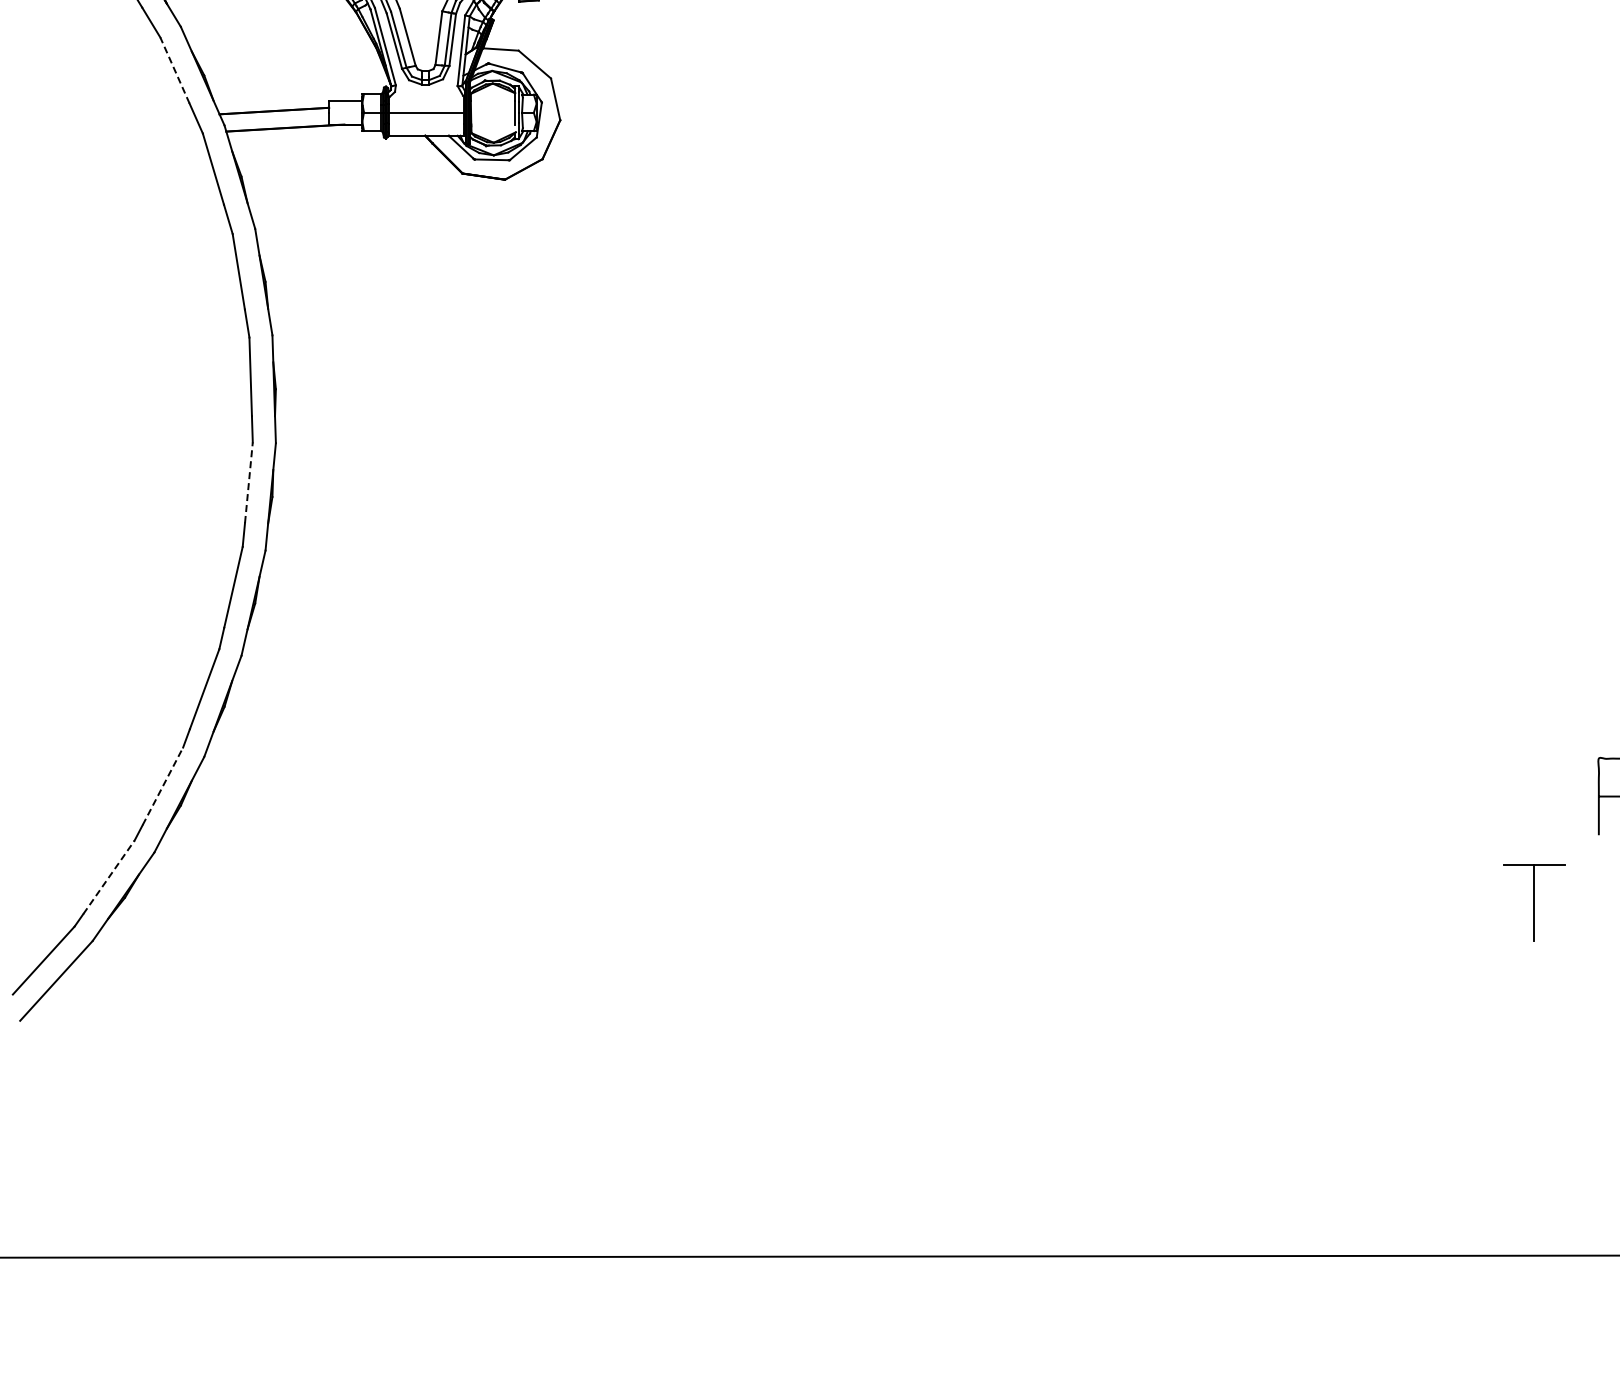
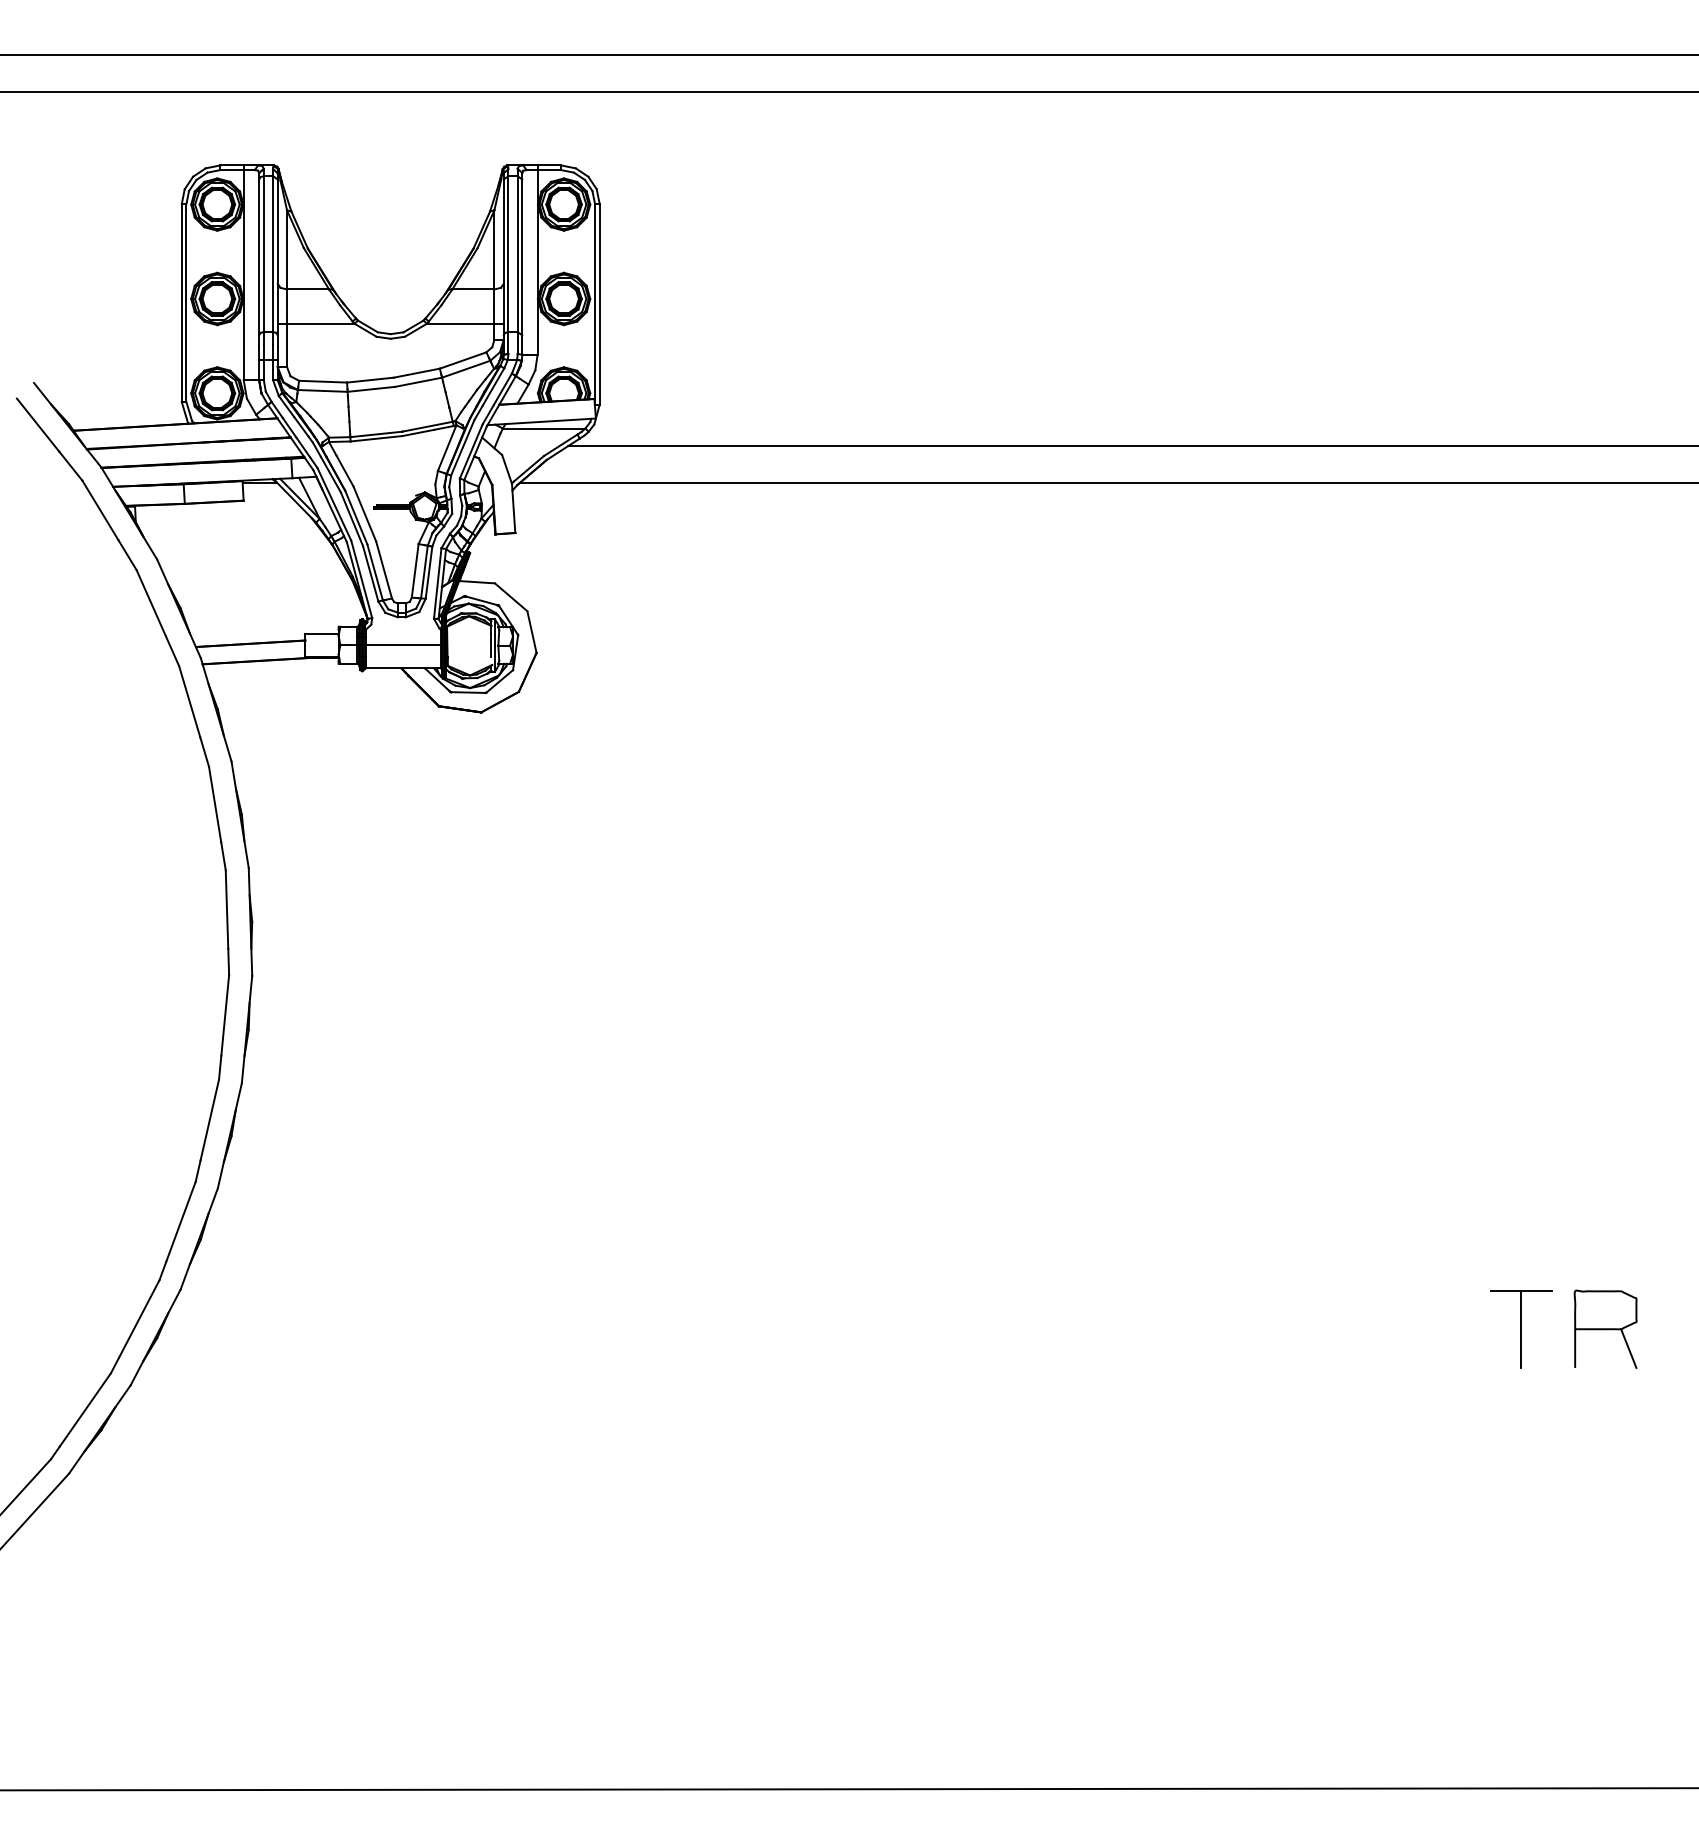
line: (175, 69) -> (151, 602), dashed -> solid
line: (249, 481) -> (225, 1014), dashed -> solid
line: (163, 786) -> (139, 1319), dashed -> solid
line: (109, 877) -> (85, 1410), dashed -> solid
part: (1534, 902) -> (1521, 1329), moved

